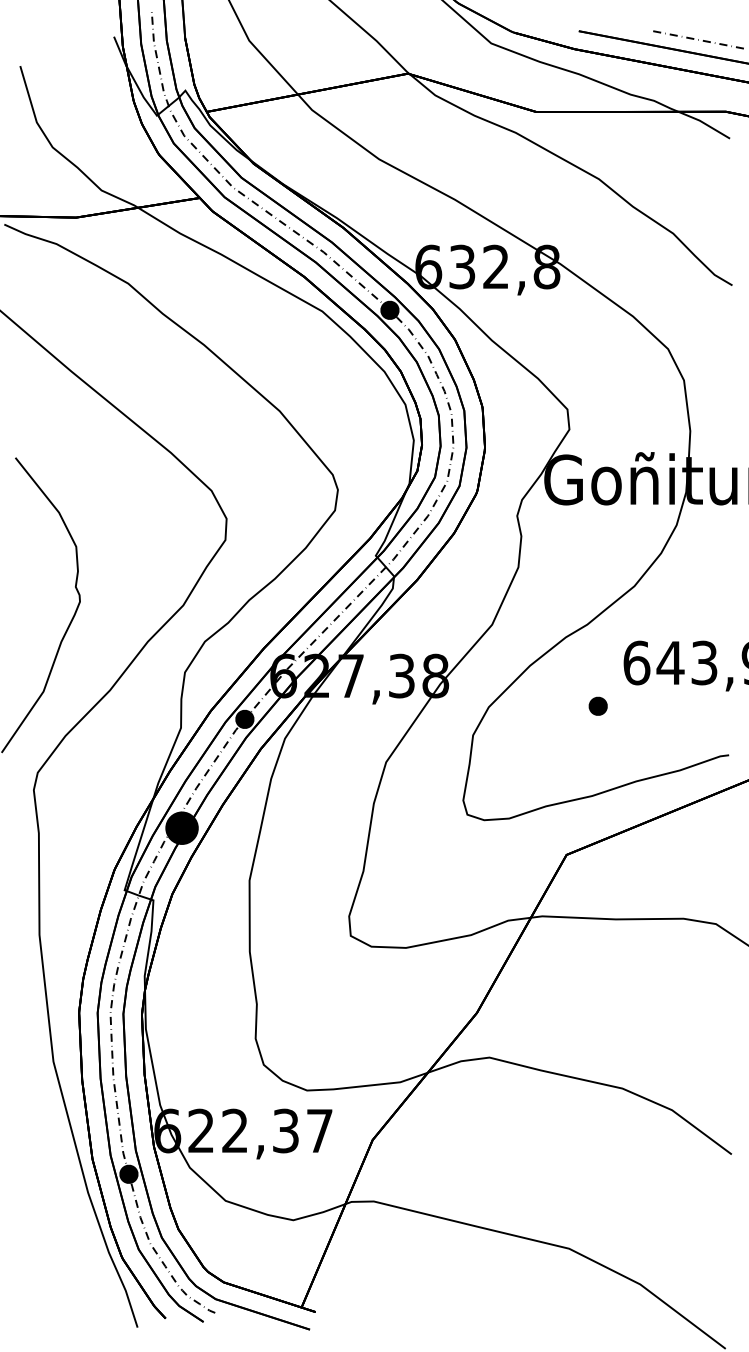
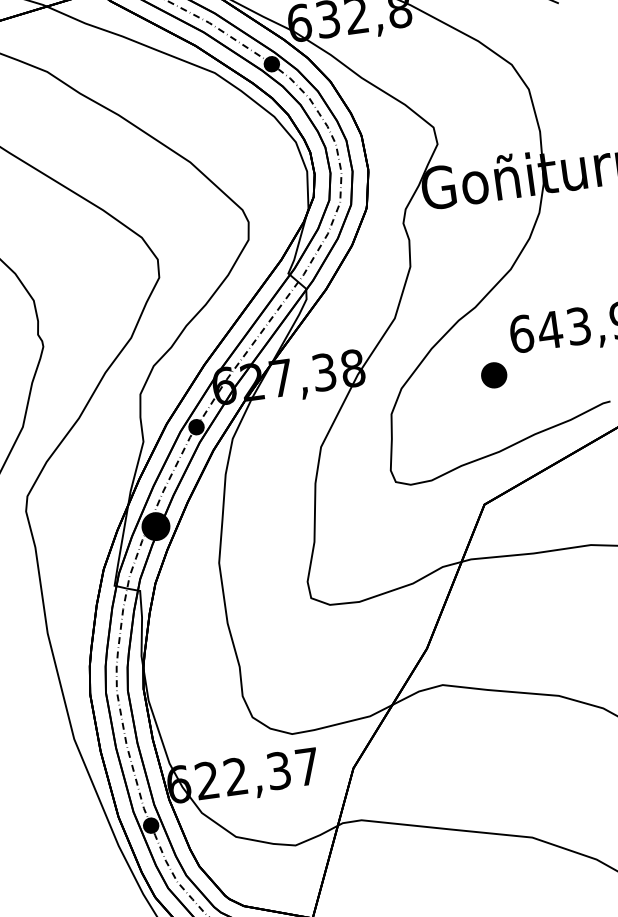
part: (597, 705) -> (493, 374), size x1.6

